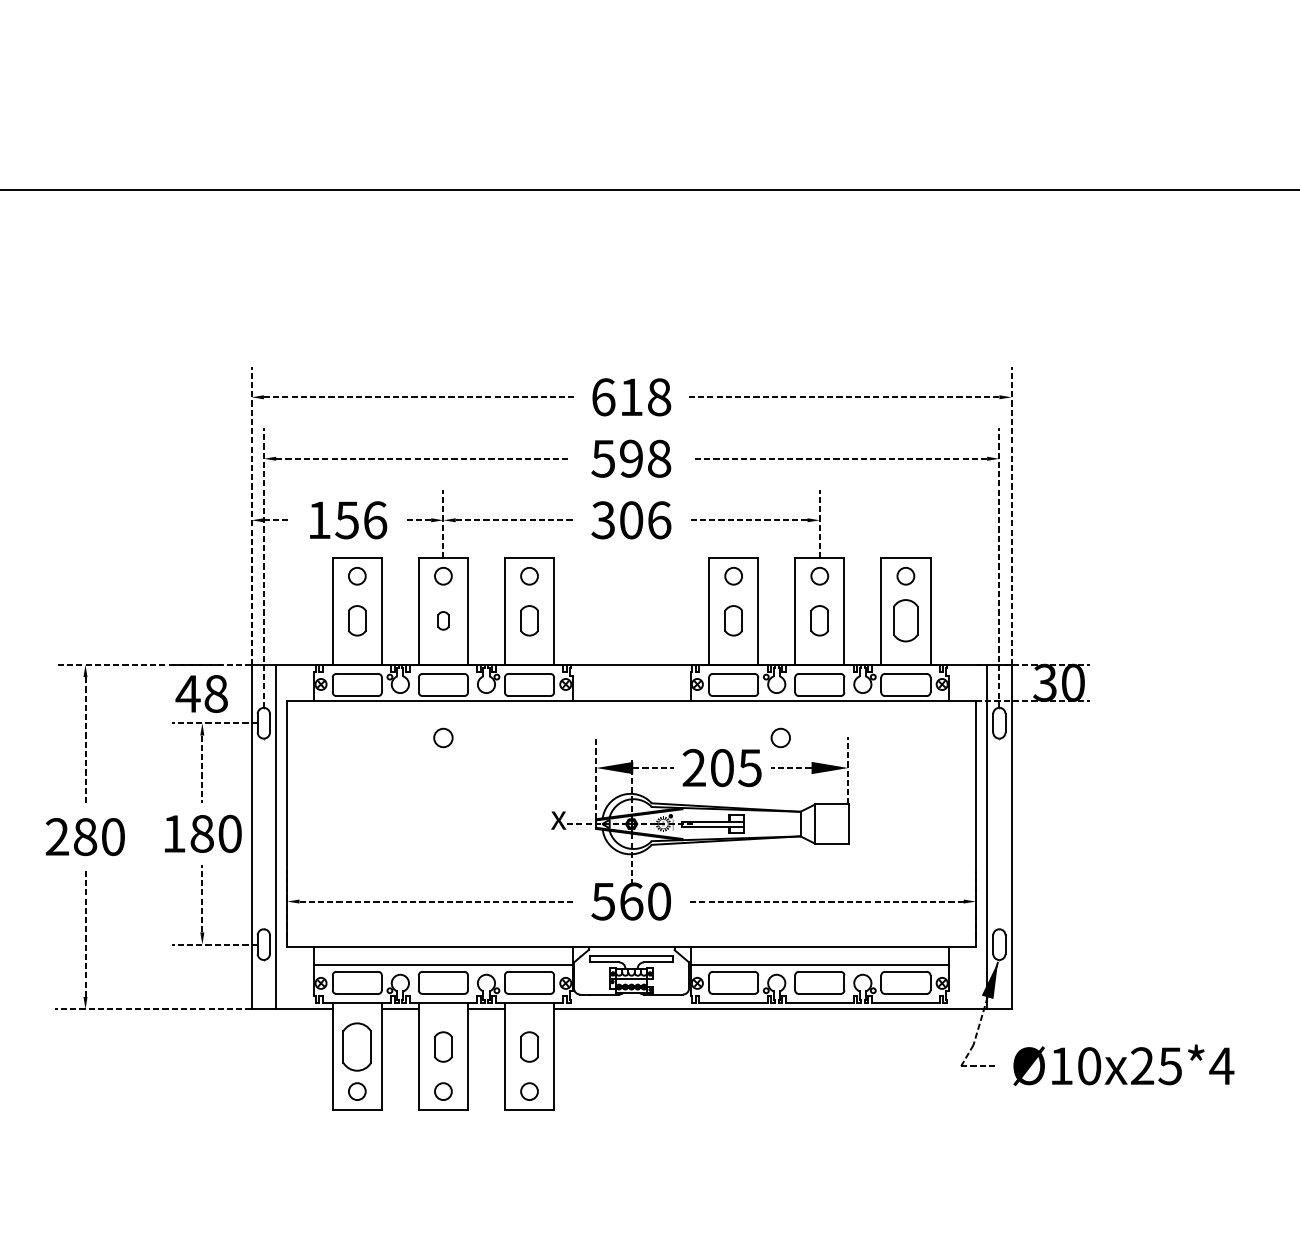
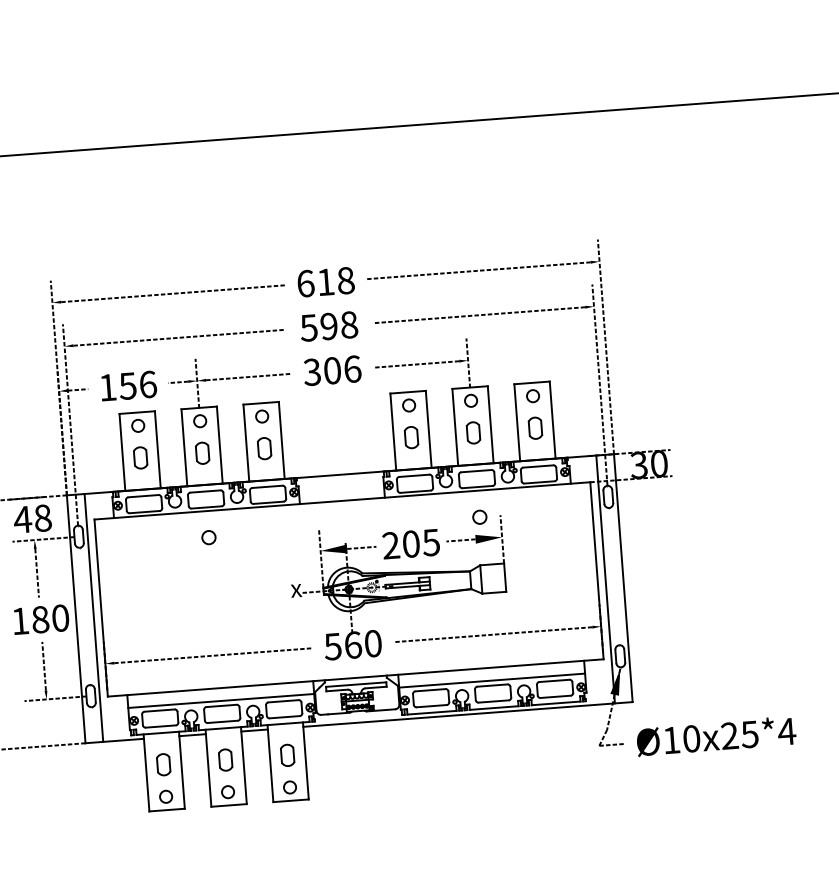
part: (443, 620) -> (202, 453), size x1.67
part: (905, 620) -> (535, 428), size x0.71
circle: (780, 737) -> (479, 516), moved
part: (357, 1046) -> (163, 764), size x0.62

